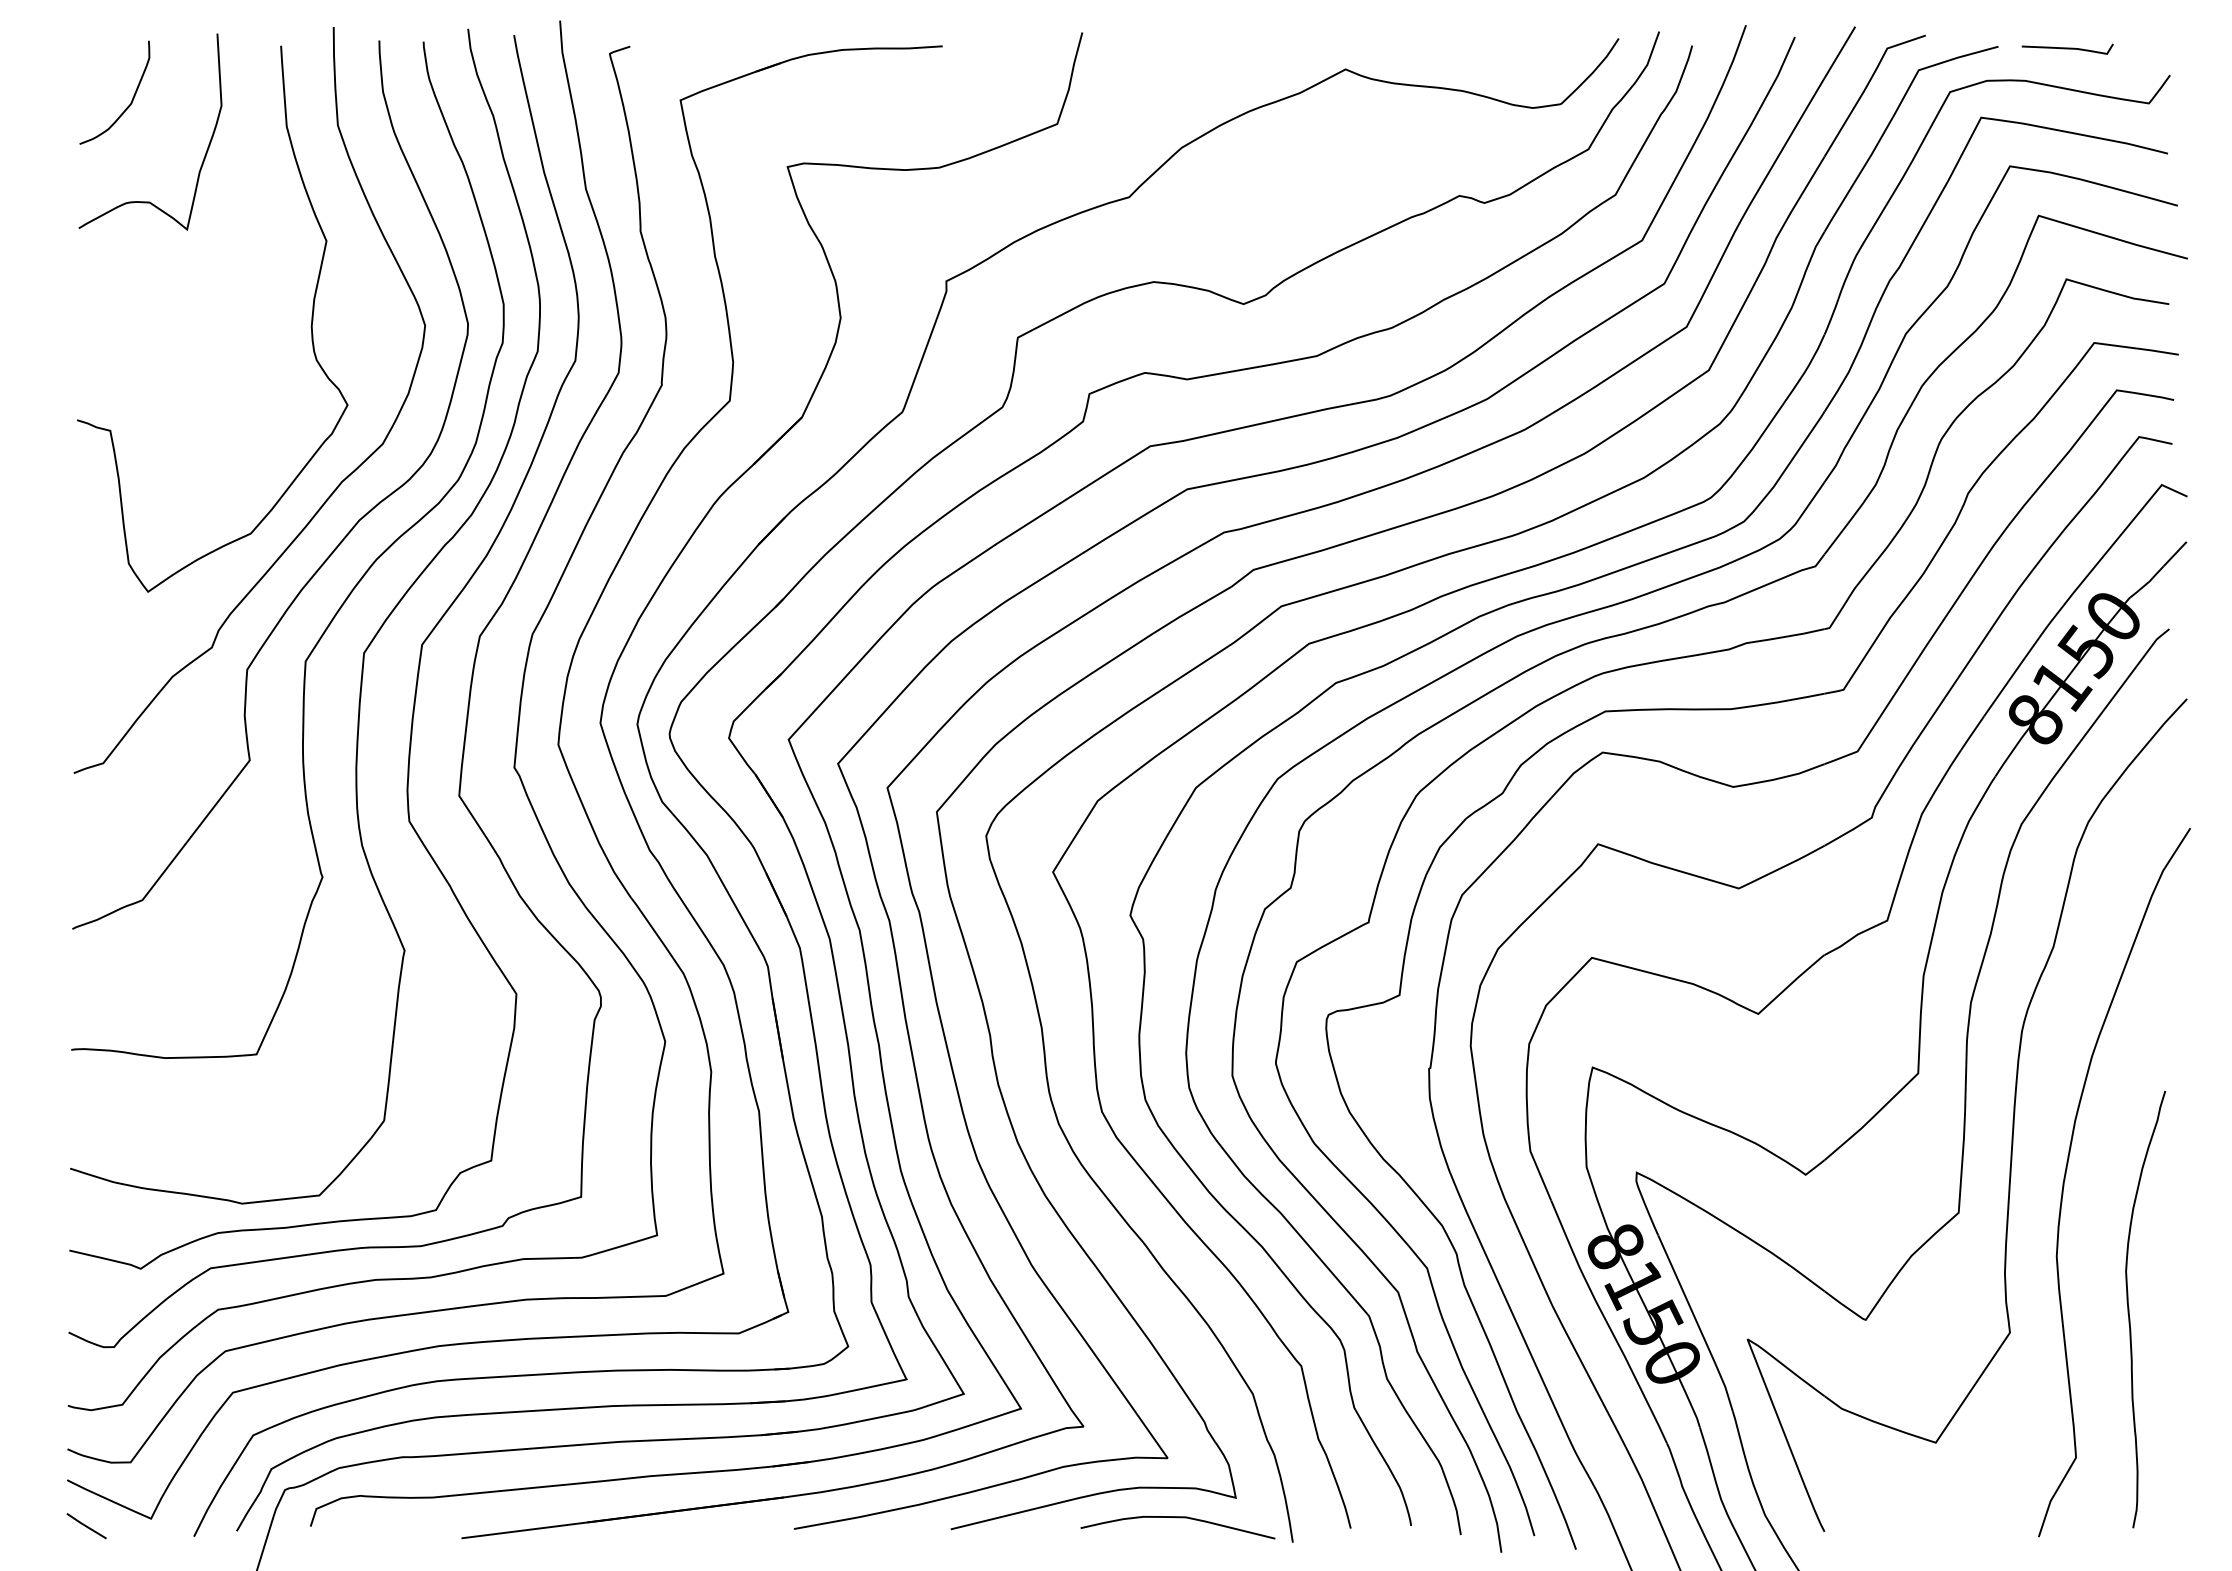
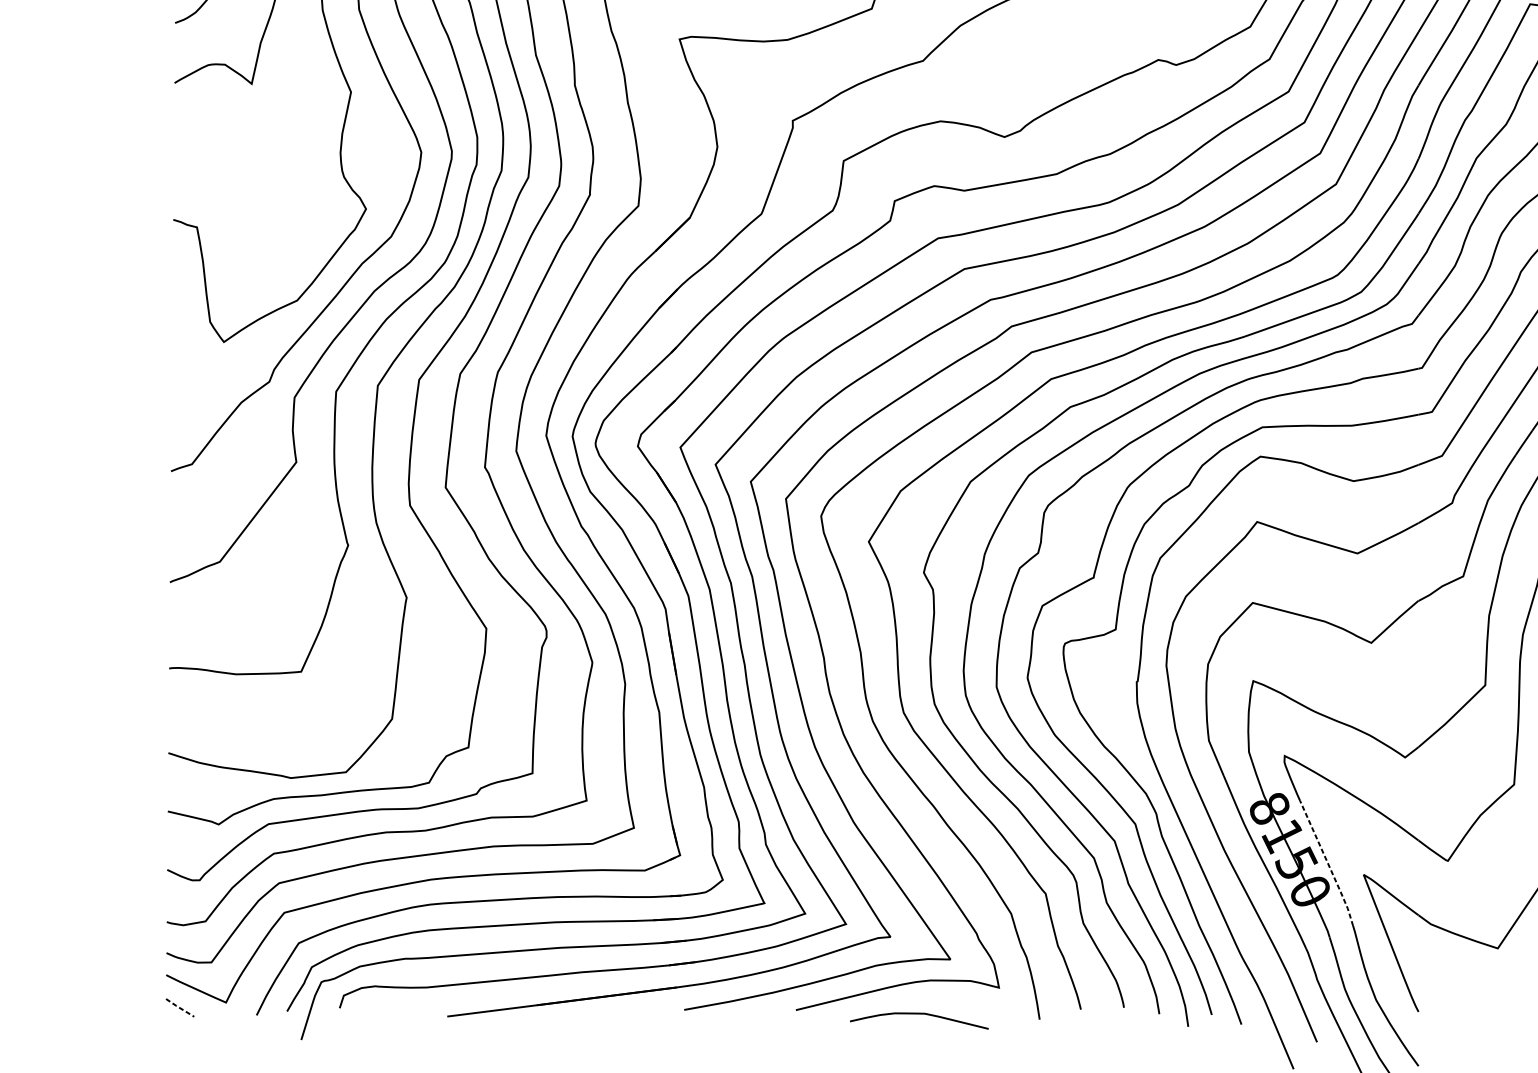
line: (1697, 1323) -> (1328, 863), solid -> dashed
curve: (1177, 1518) -> (918, 1014), moved
line: (86, 1526) -> (180, 1008), solid -> dashed

